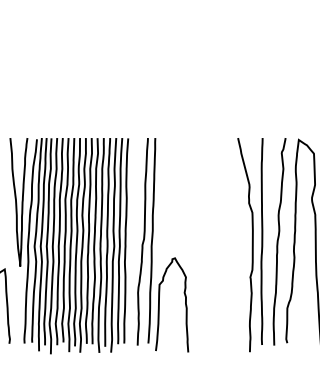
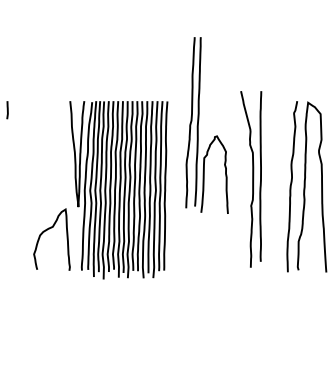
part: (152, 245) -> (198, 125), moved
part: (250, 245) -> (251, 179), moved

